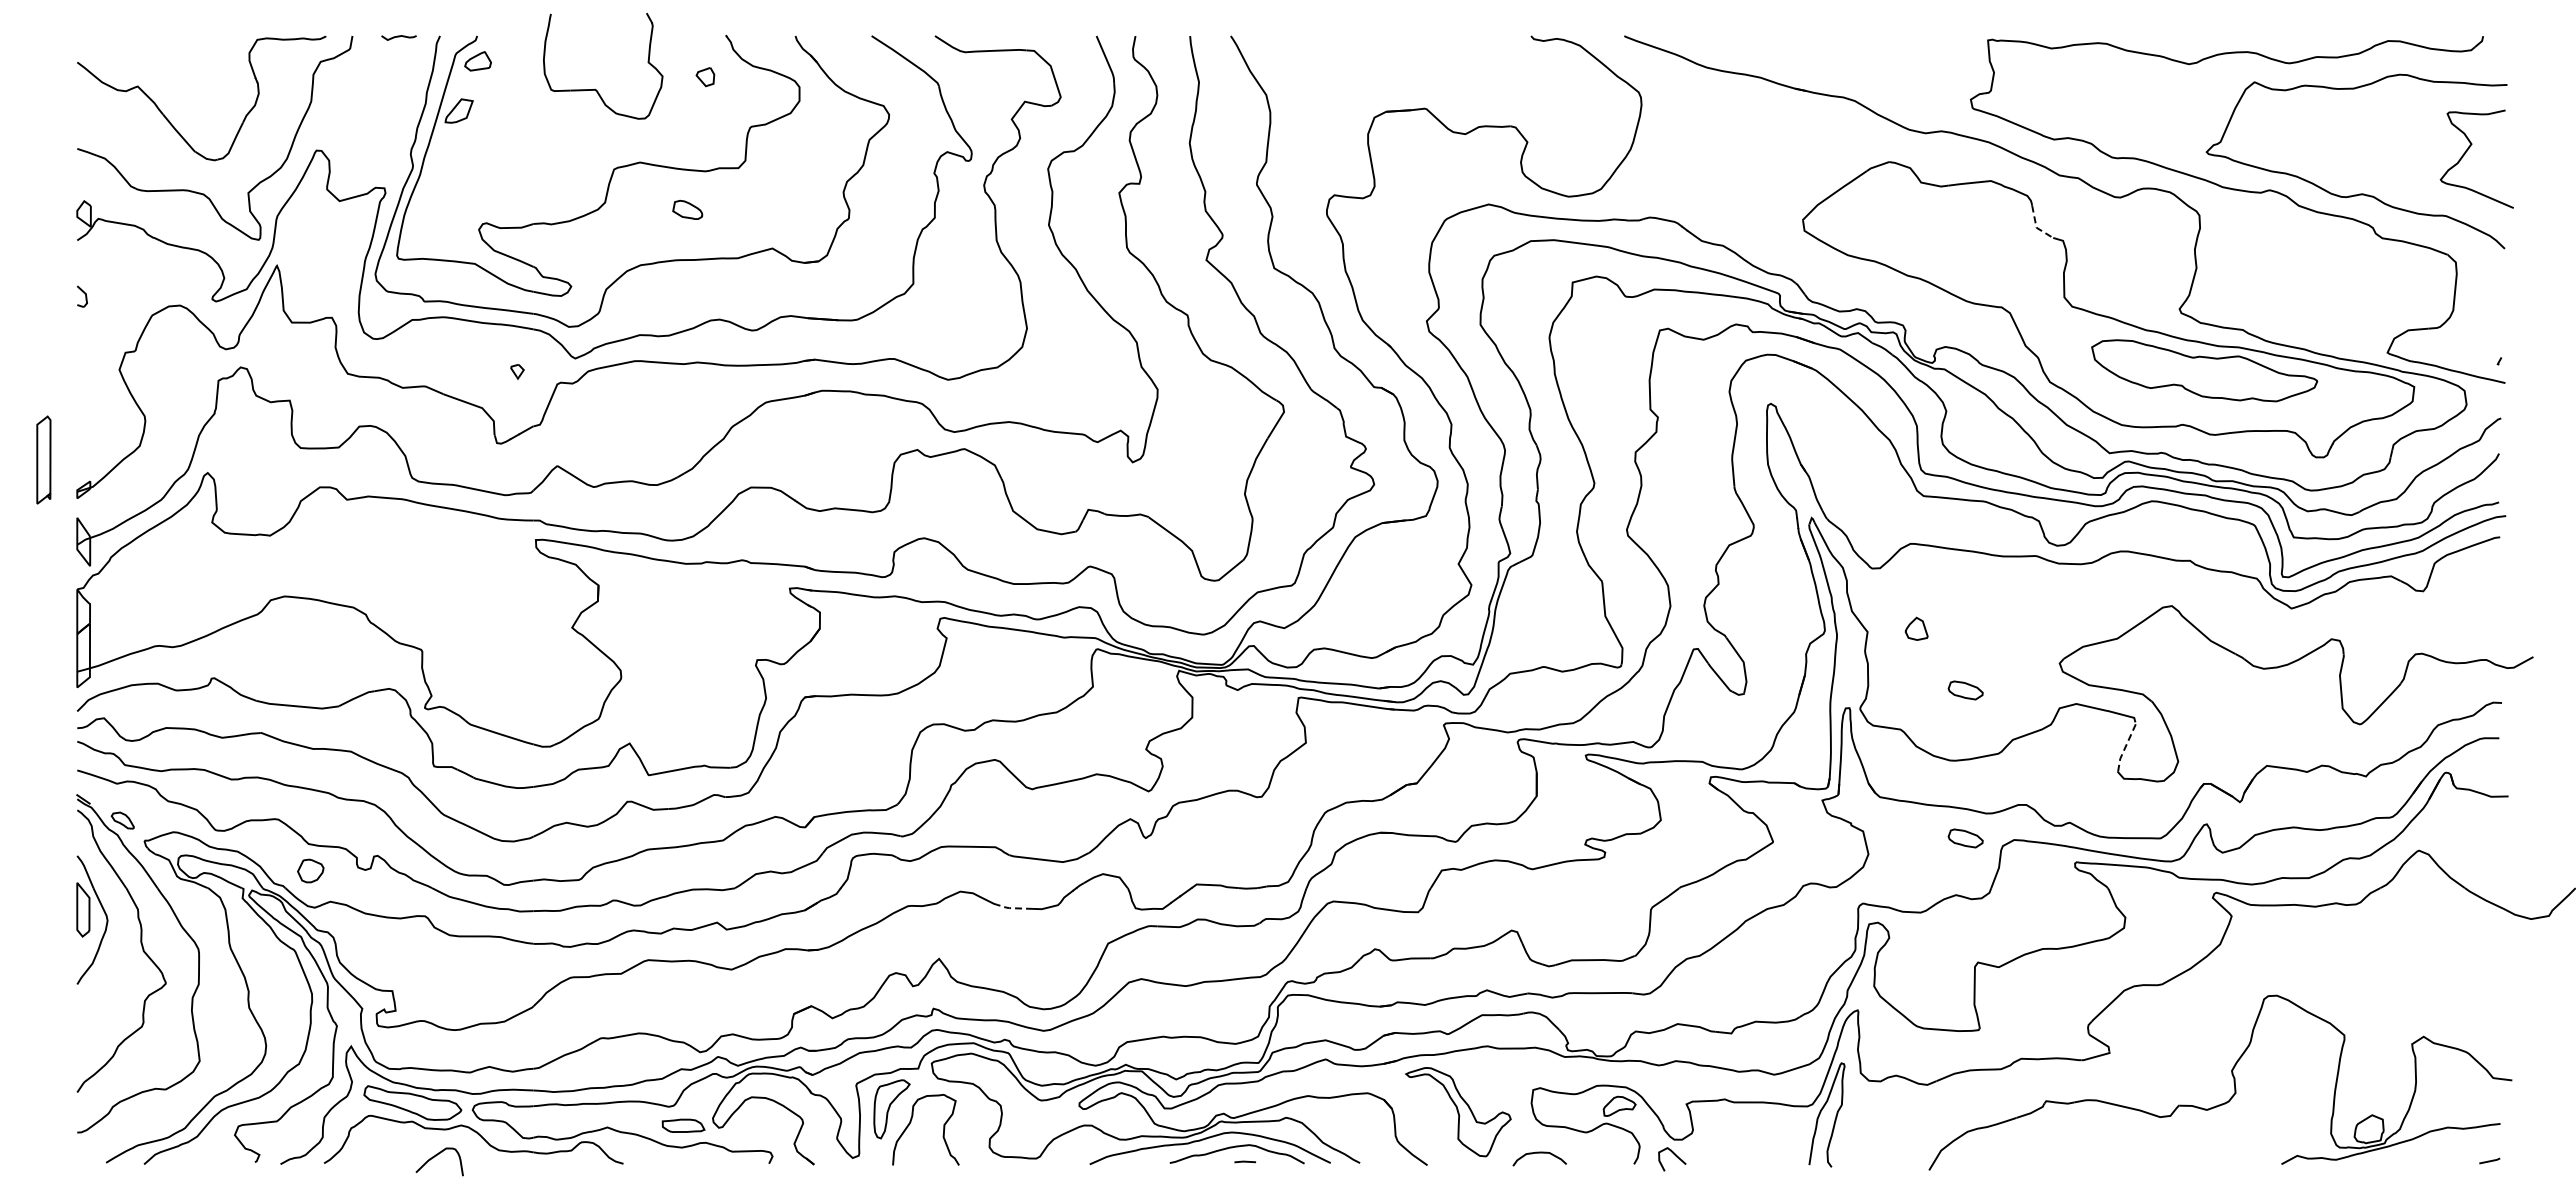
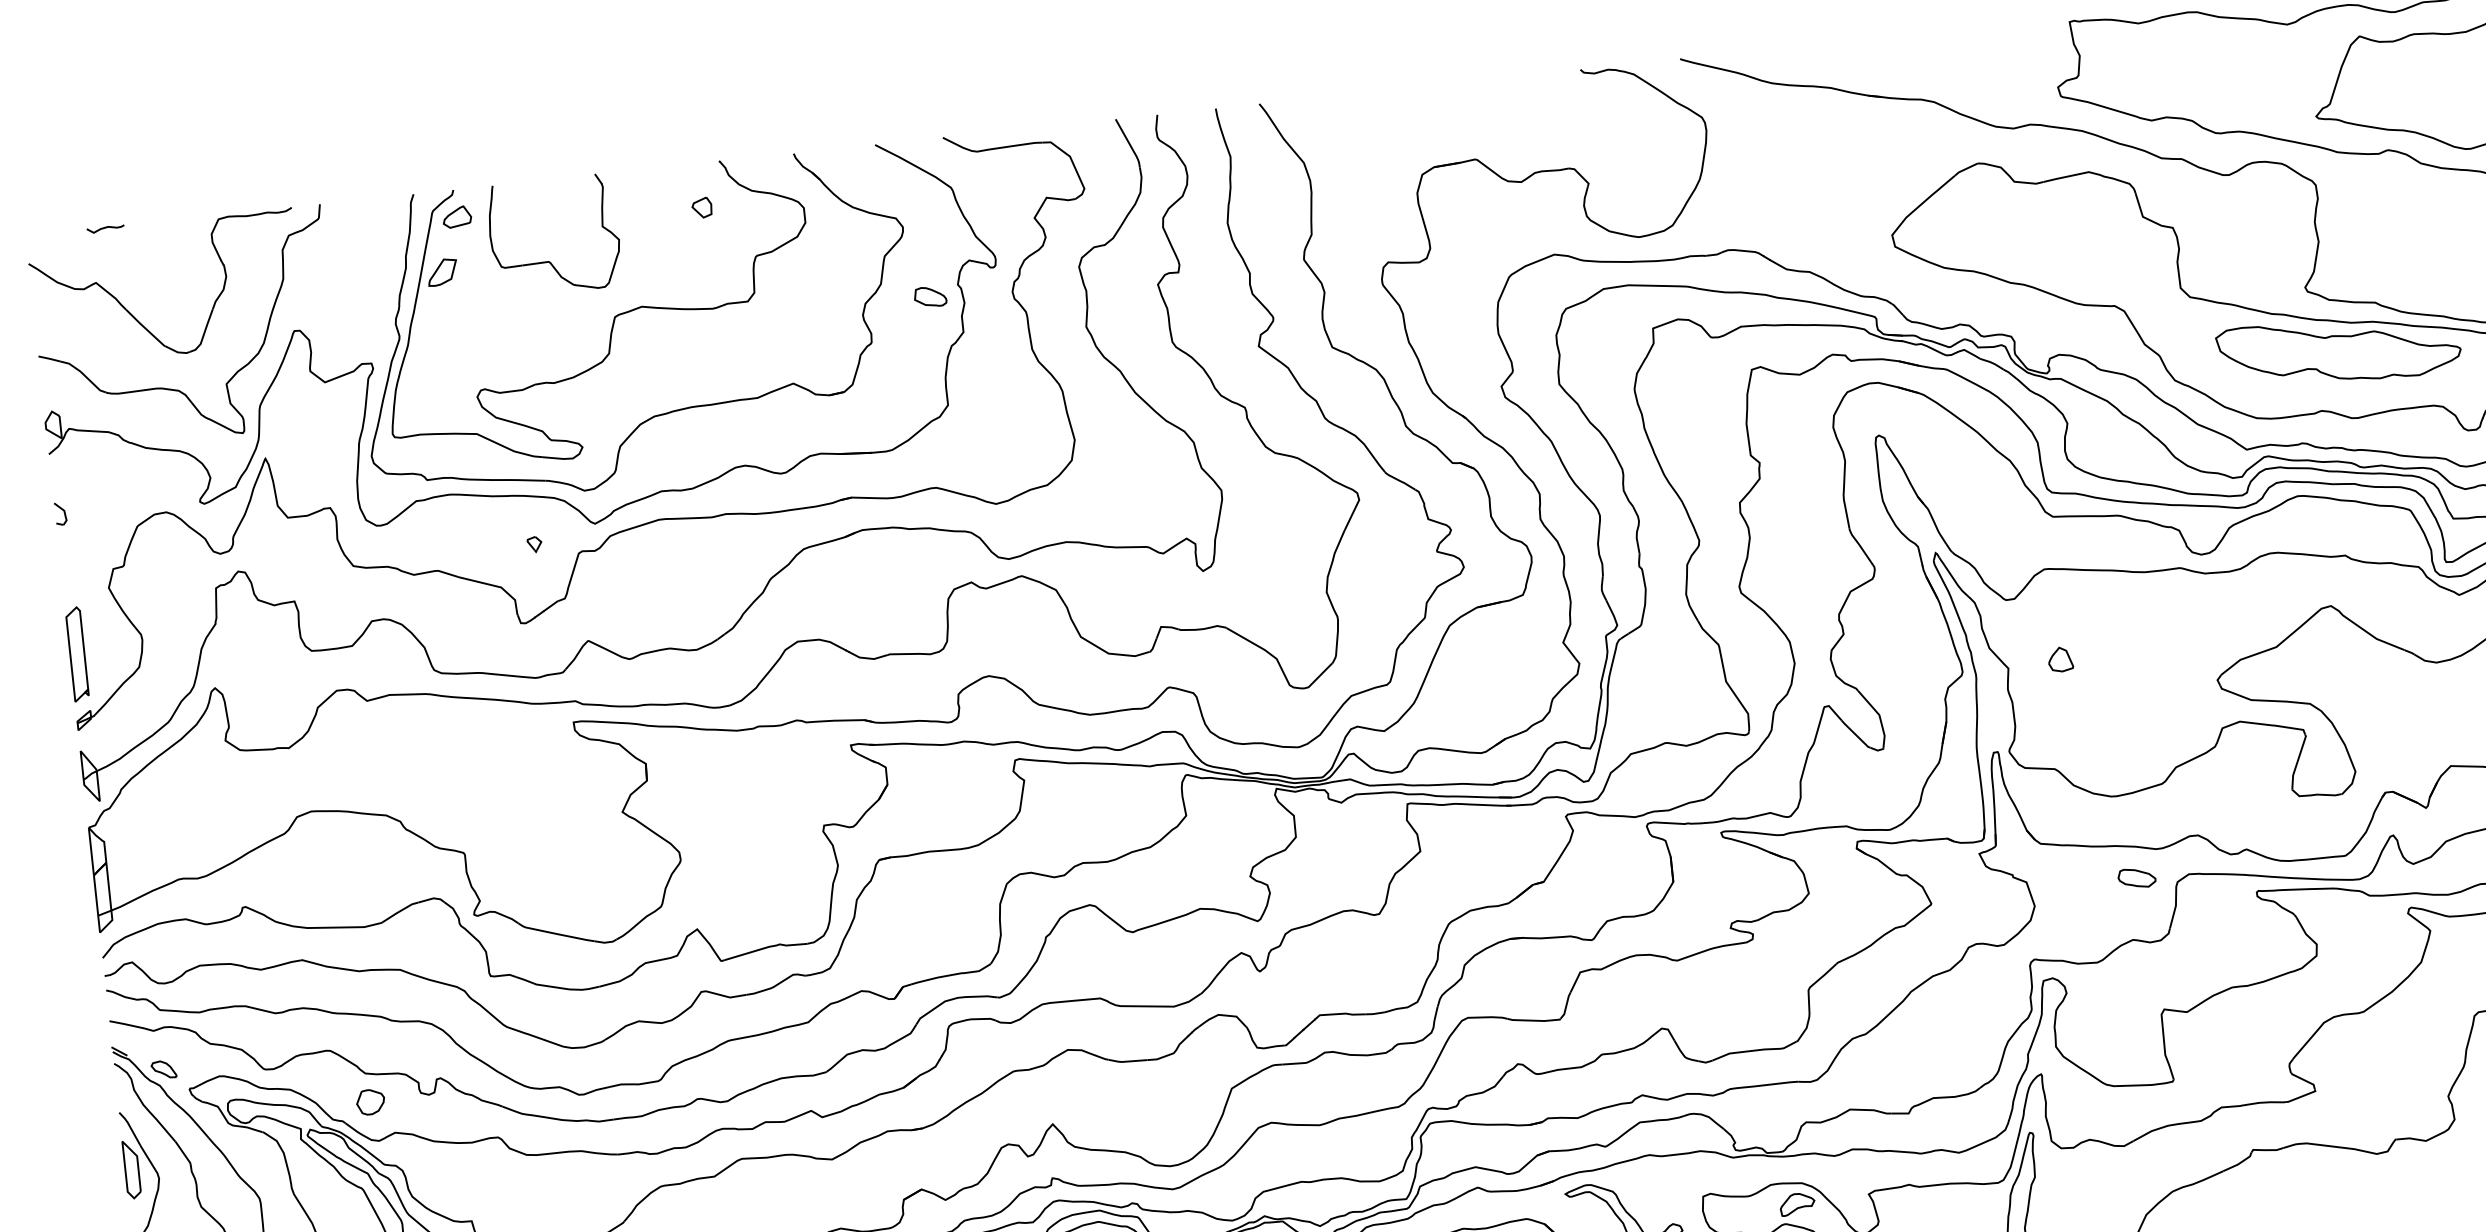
curve: (398, 37) -> (105, 228), moved
part: (596, 89) -> (549, 261), moved
part: (687, 209) -> (930, 296), moved
line: (2036, 227) -> (2142, 216), dashed -> solid
part: (43, 459) -> (76, 653), moved
part: (1965, 690) -> (2119, 719), removed
line: (2125, 746) -> (2297, 761), dashed -> solid
line: (1013, 908) -> (1126, 1061), dashed -> solid

